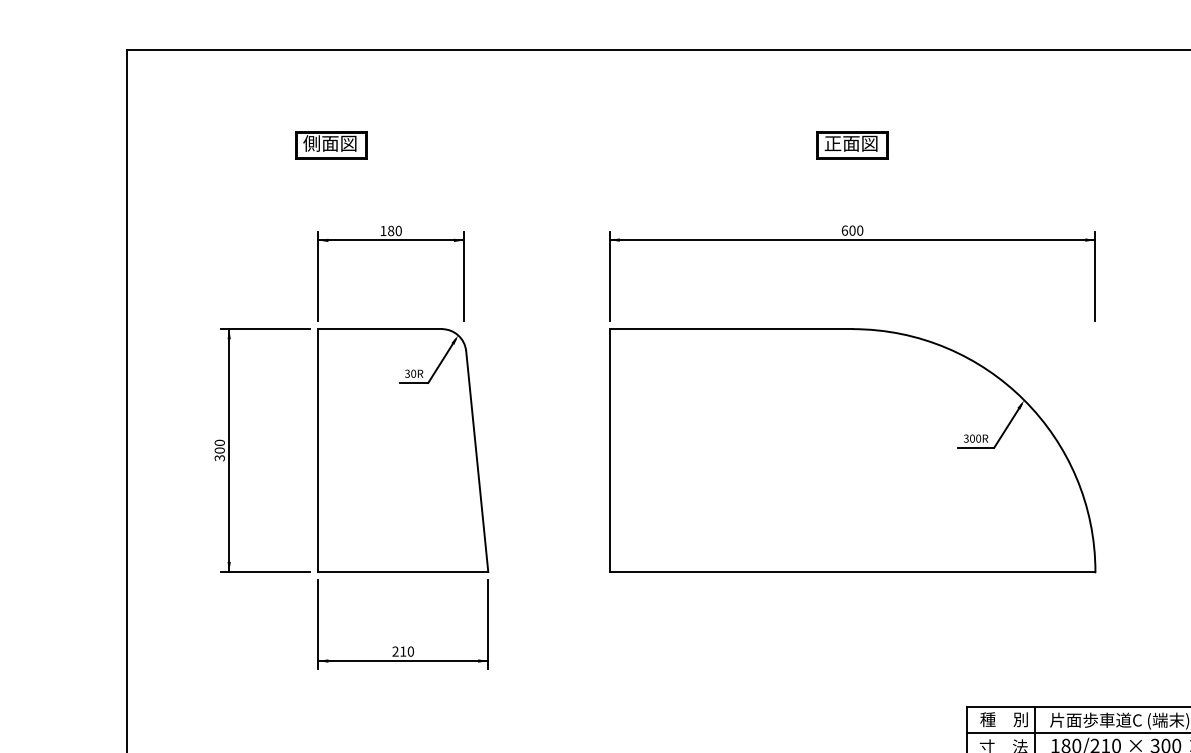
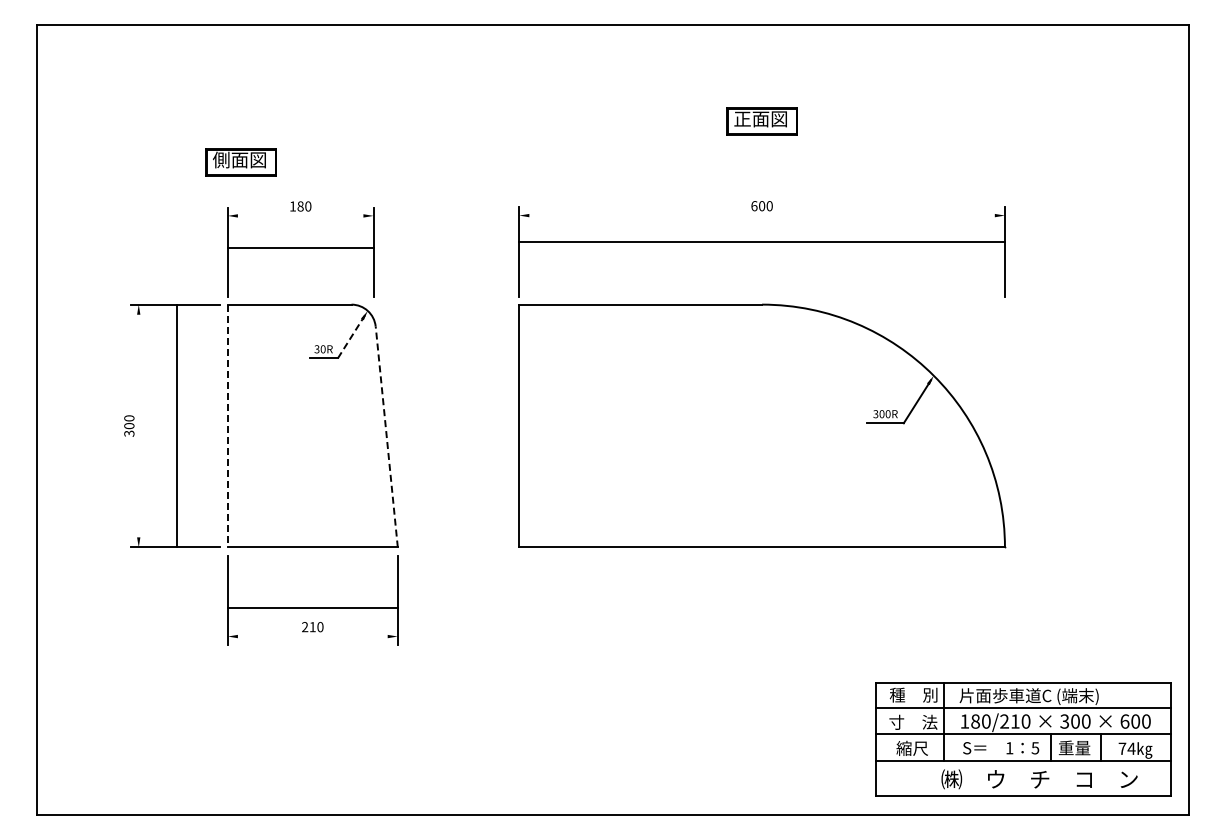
part: (330, 146) -> (240, 162), moved
line: (390, 240) -> (300, 247), moved
line: (851, 240) -> (761, 241), moved
line: (441, 361) -> (351, 336), solid -> dashed
line: (228, 450) -> (176, 425), moved
line: (317, 451) -> (227, 426), solid -> dashed
line: (476, 461) -> (386, 436), solid -> dashed
line: (402, 661) -> (312, 607), moved

